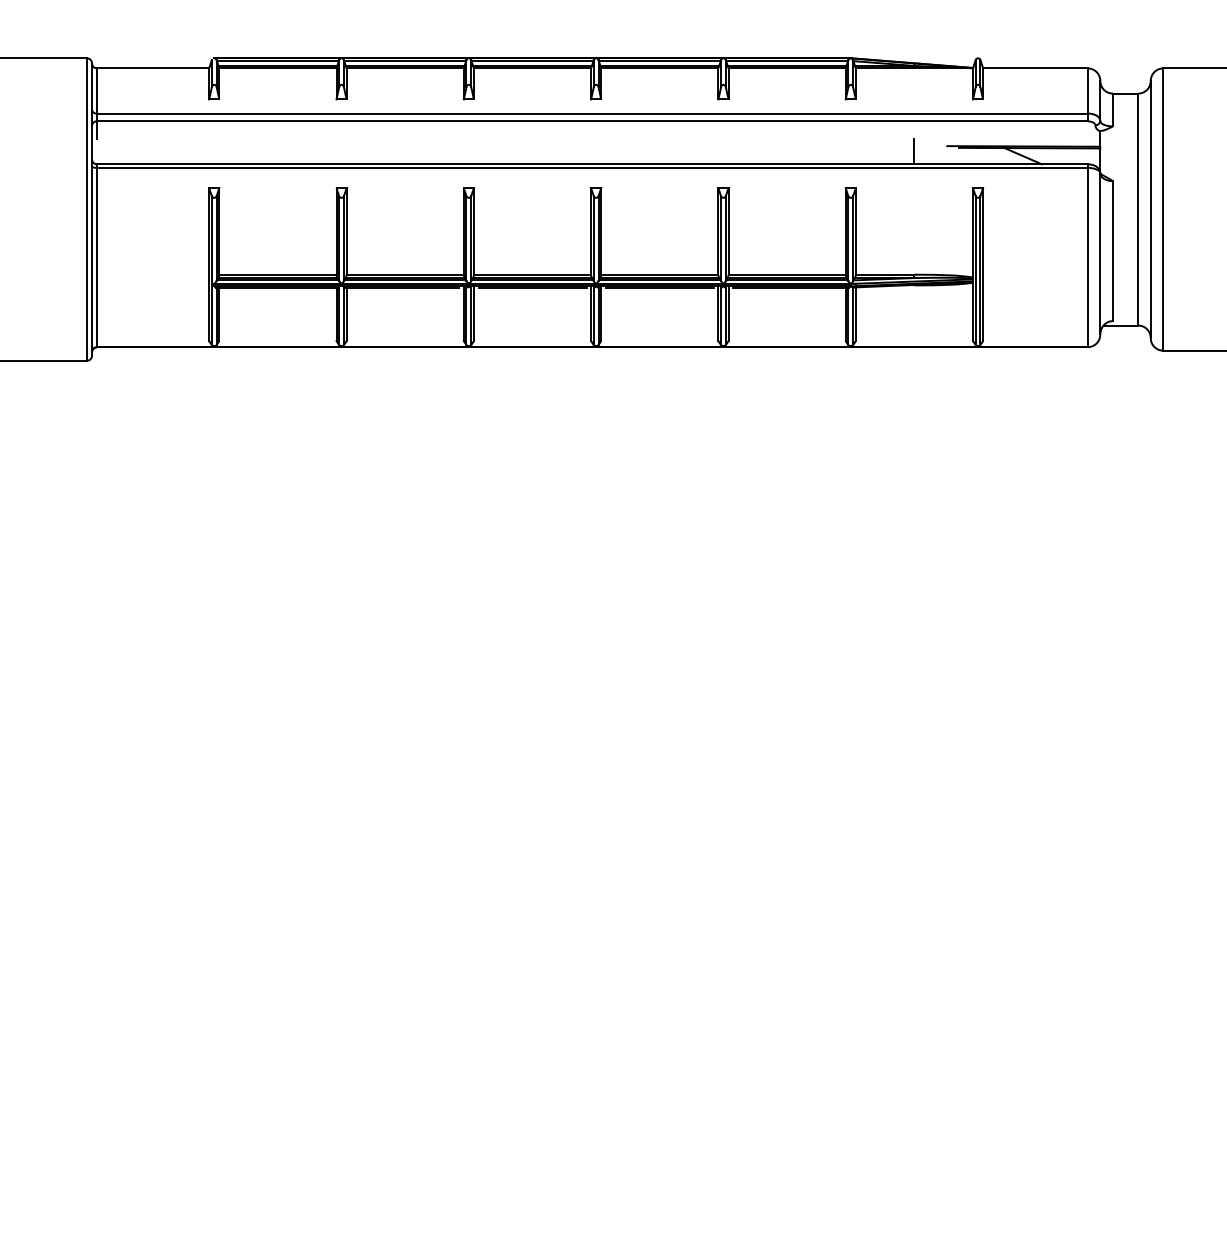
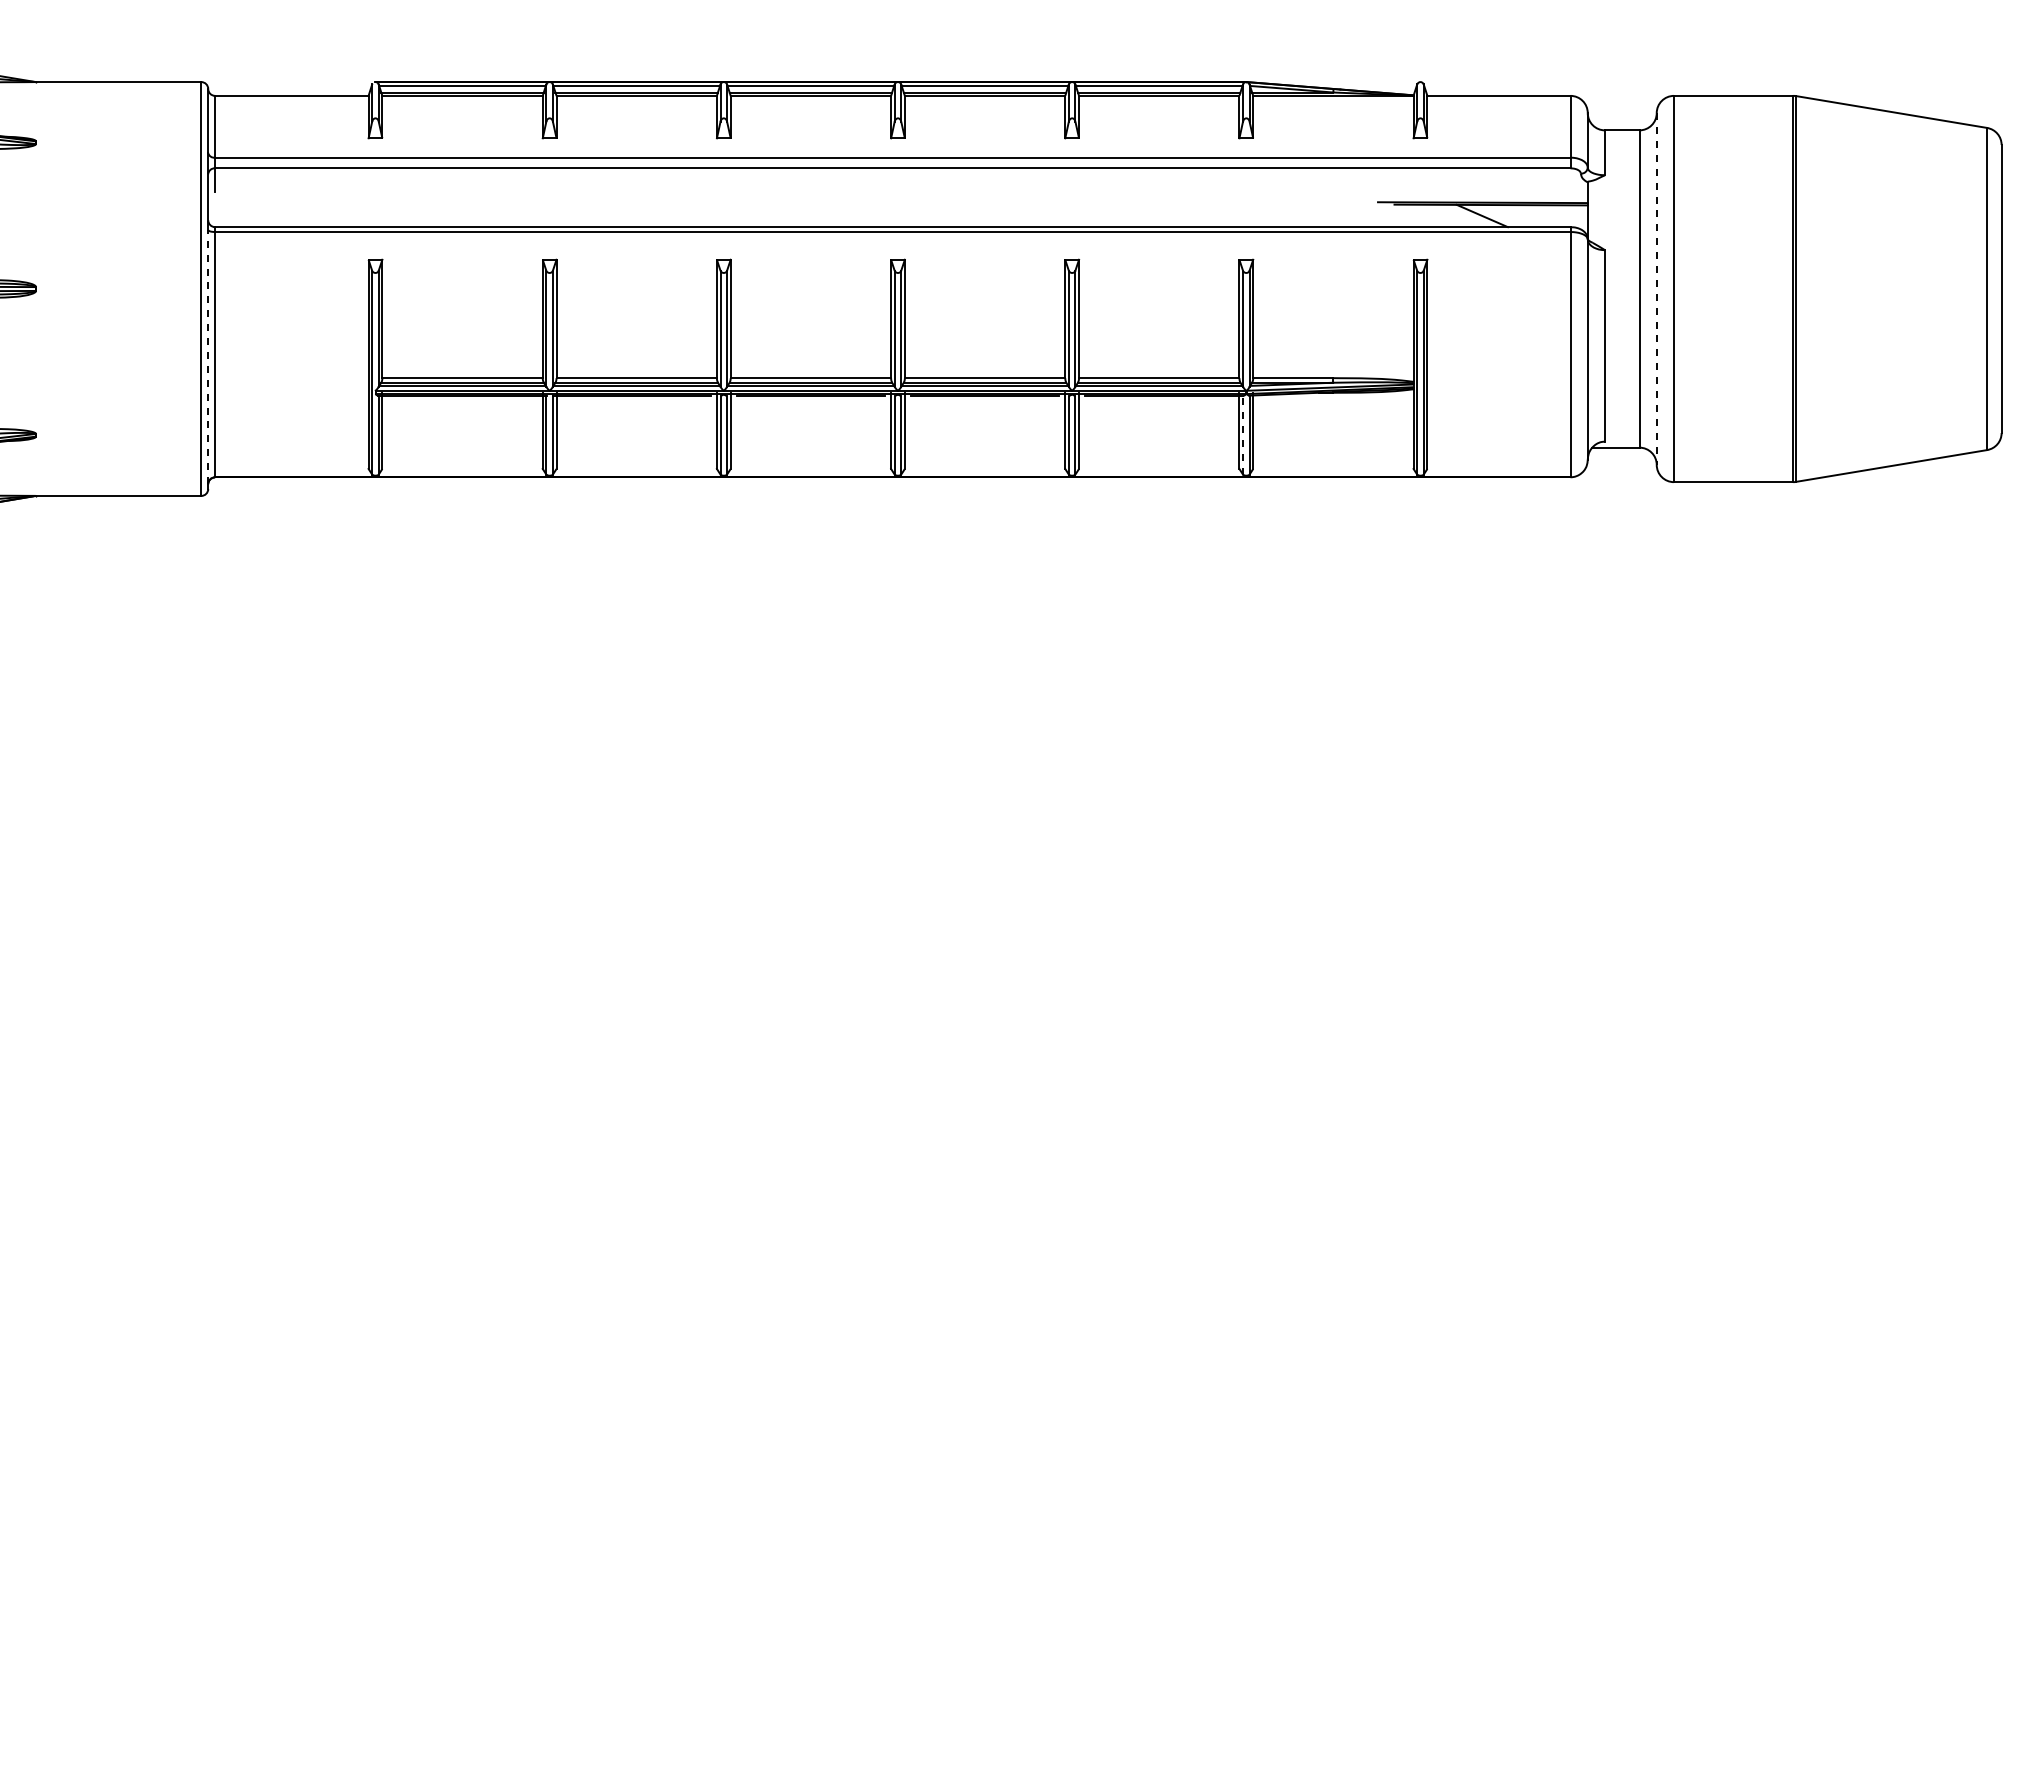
line: (914, 151) -> (1333, 209), removed
line: (1150, 209) -> (1656, 289), solid -> dashed
line: (92, 258) -> (208, 356), solid -> dashed
line: (848, 315) -> (1243, 434), solid -> dashed

